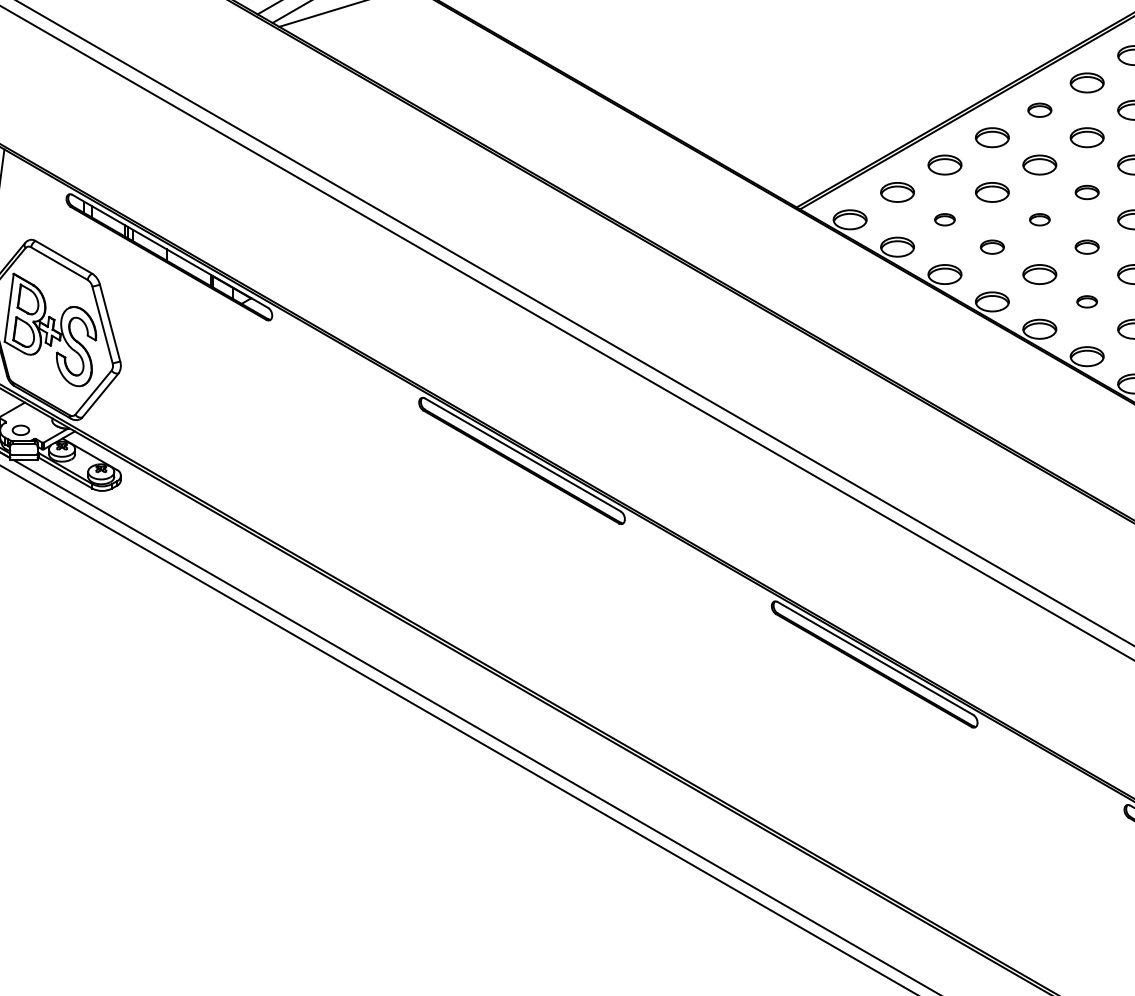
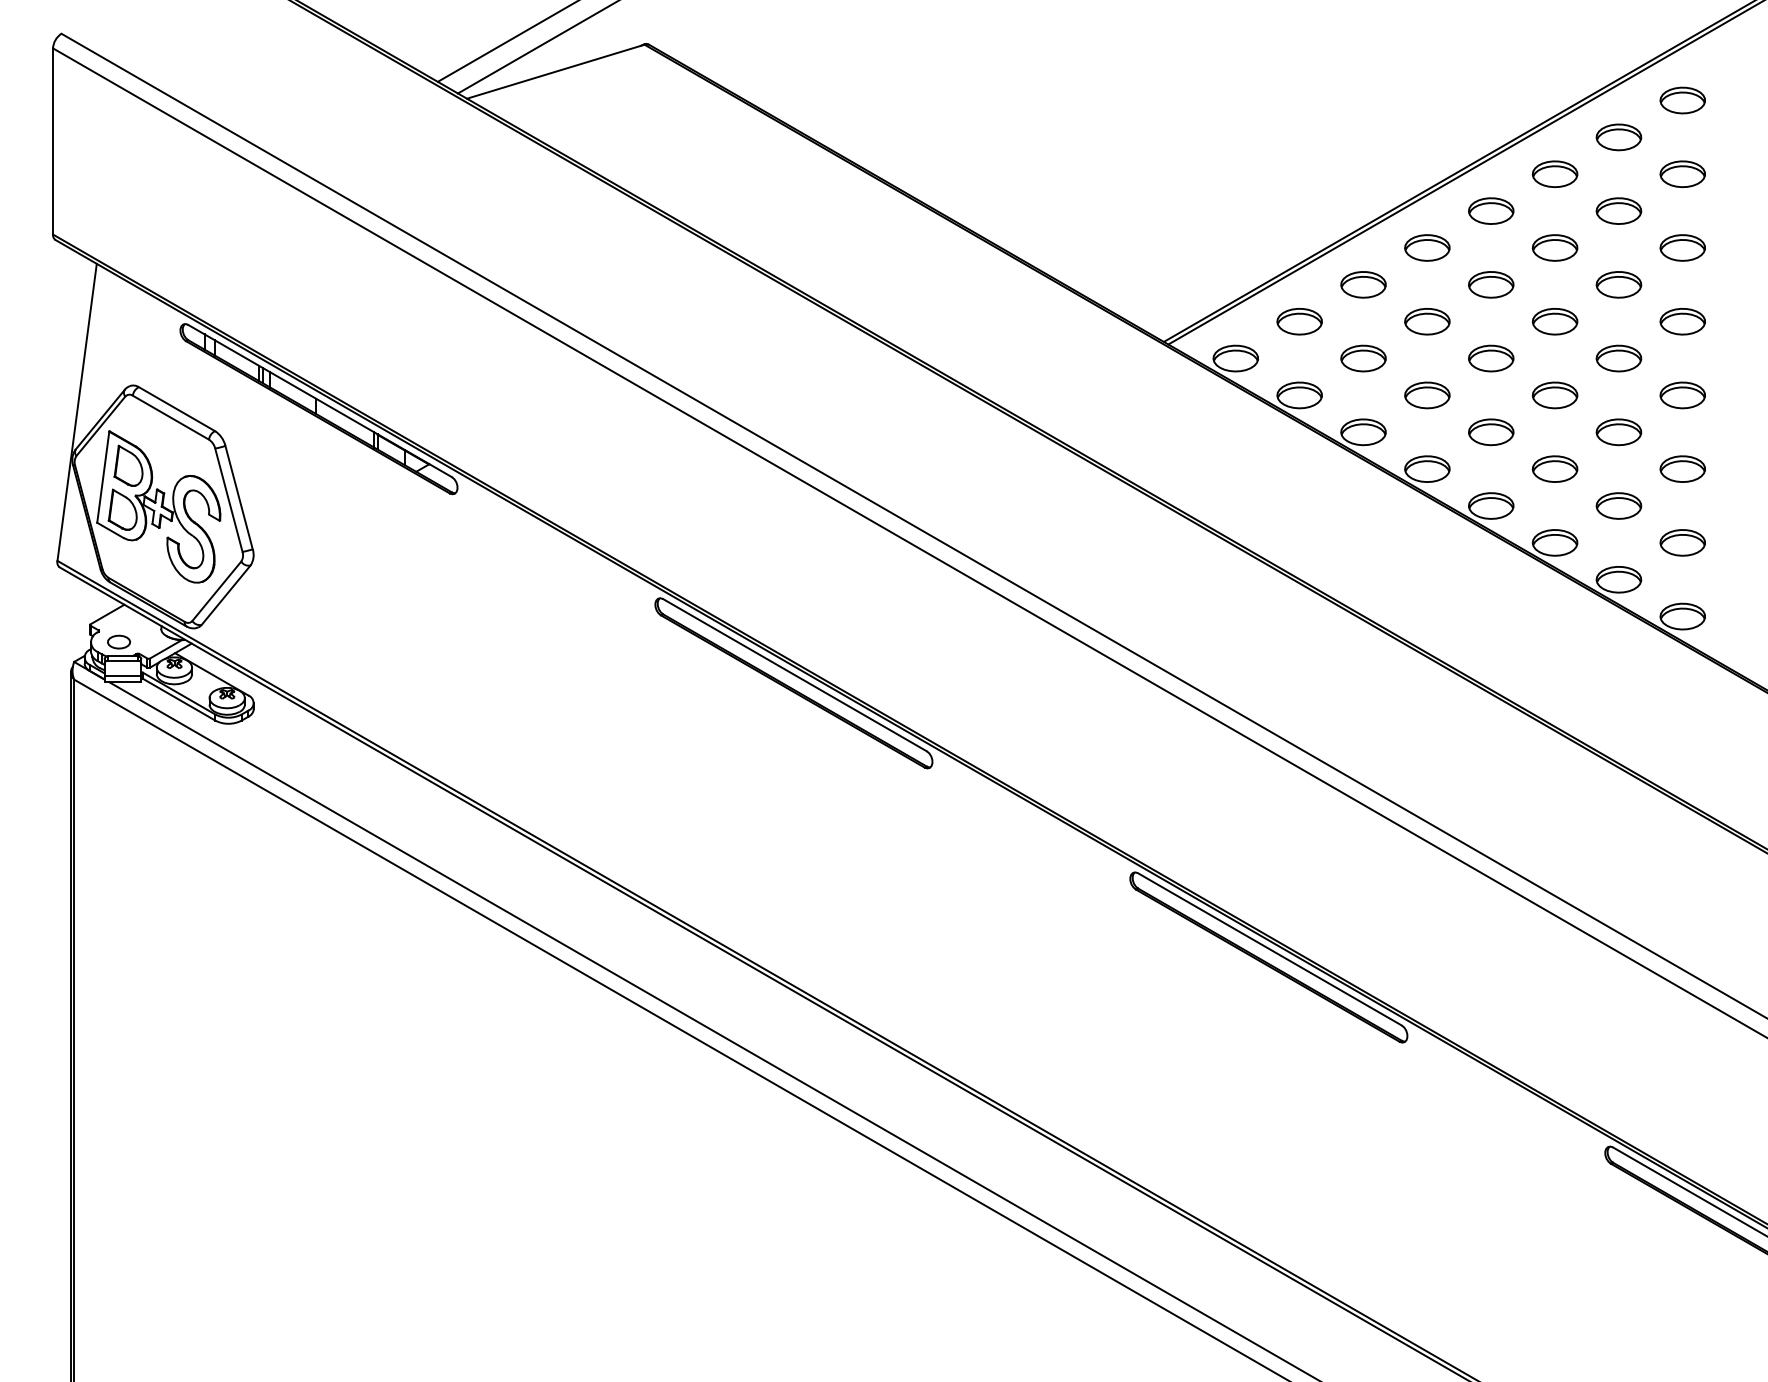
part: (1039, 109) -> (1491, 210), size x1.43
part: (1086, 192) -> (1554, 321), size x1.43
part: (944, 219) -> (1363, 358), size x1.67
part: (1039, 219) -> (1491, 358), size x1.67
part: (992, 247) -> (1427, 395), size x1.43
part: (1086, 247) -> (1554, 395), size x1.43
part: (1086, 301) -> (1554, 468), size x1.67

